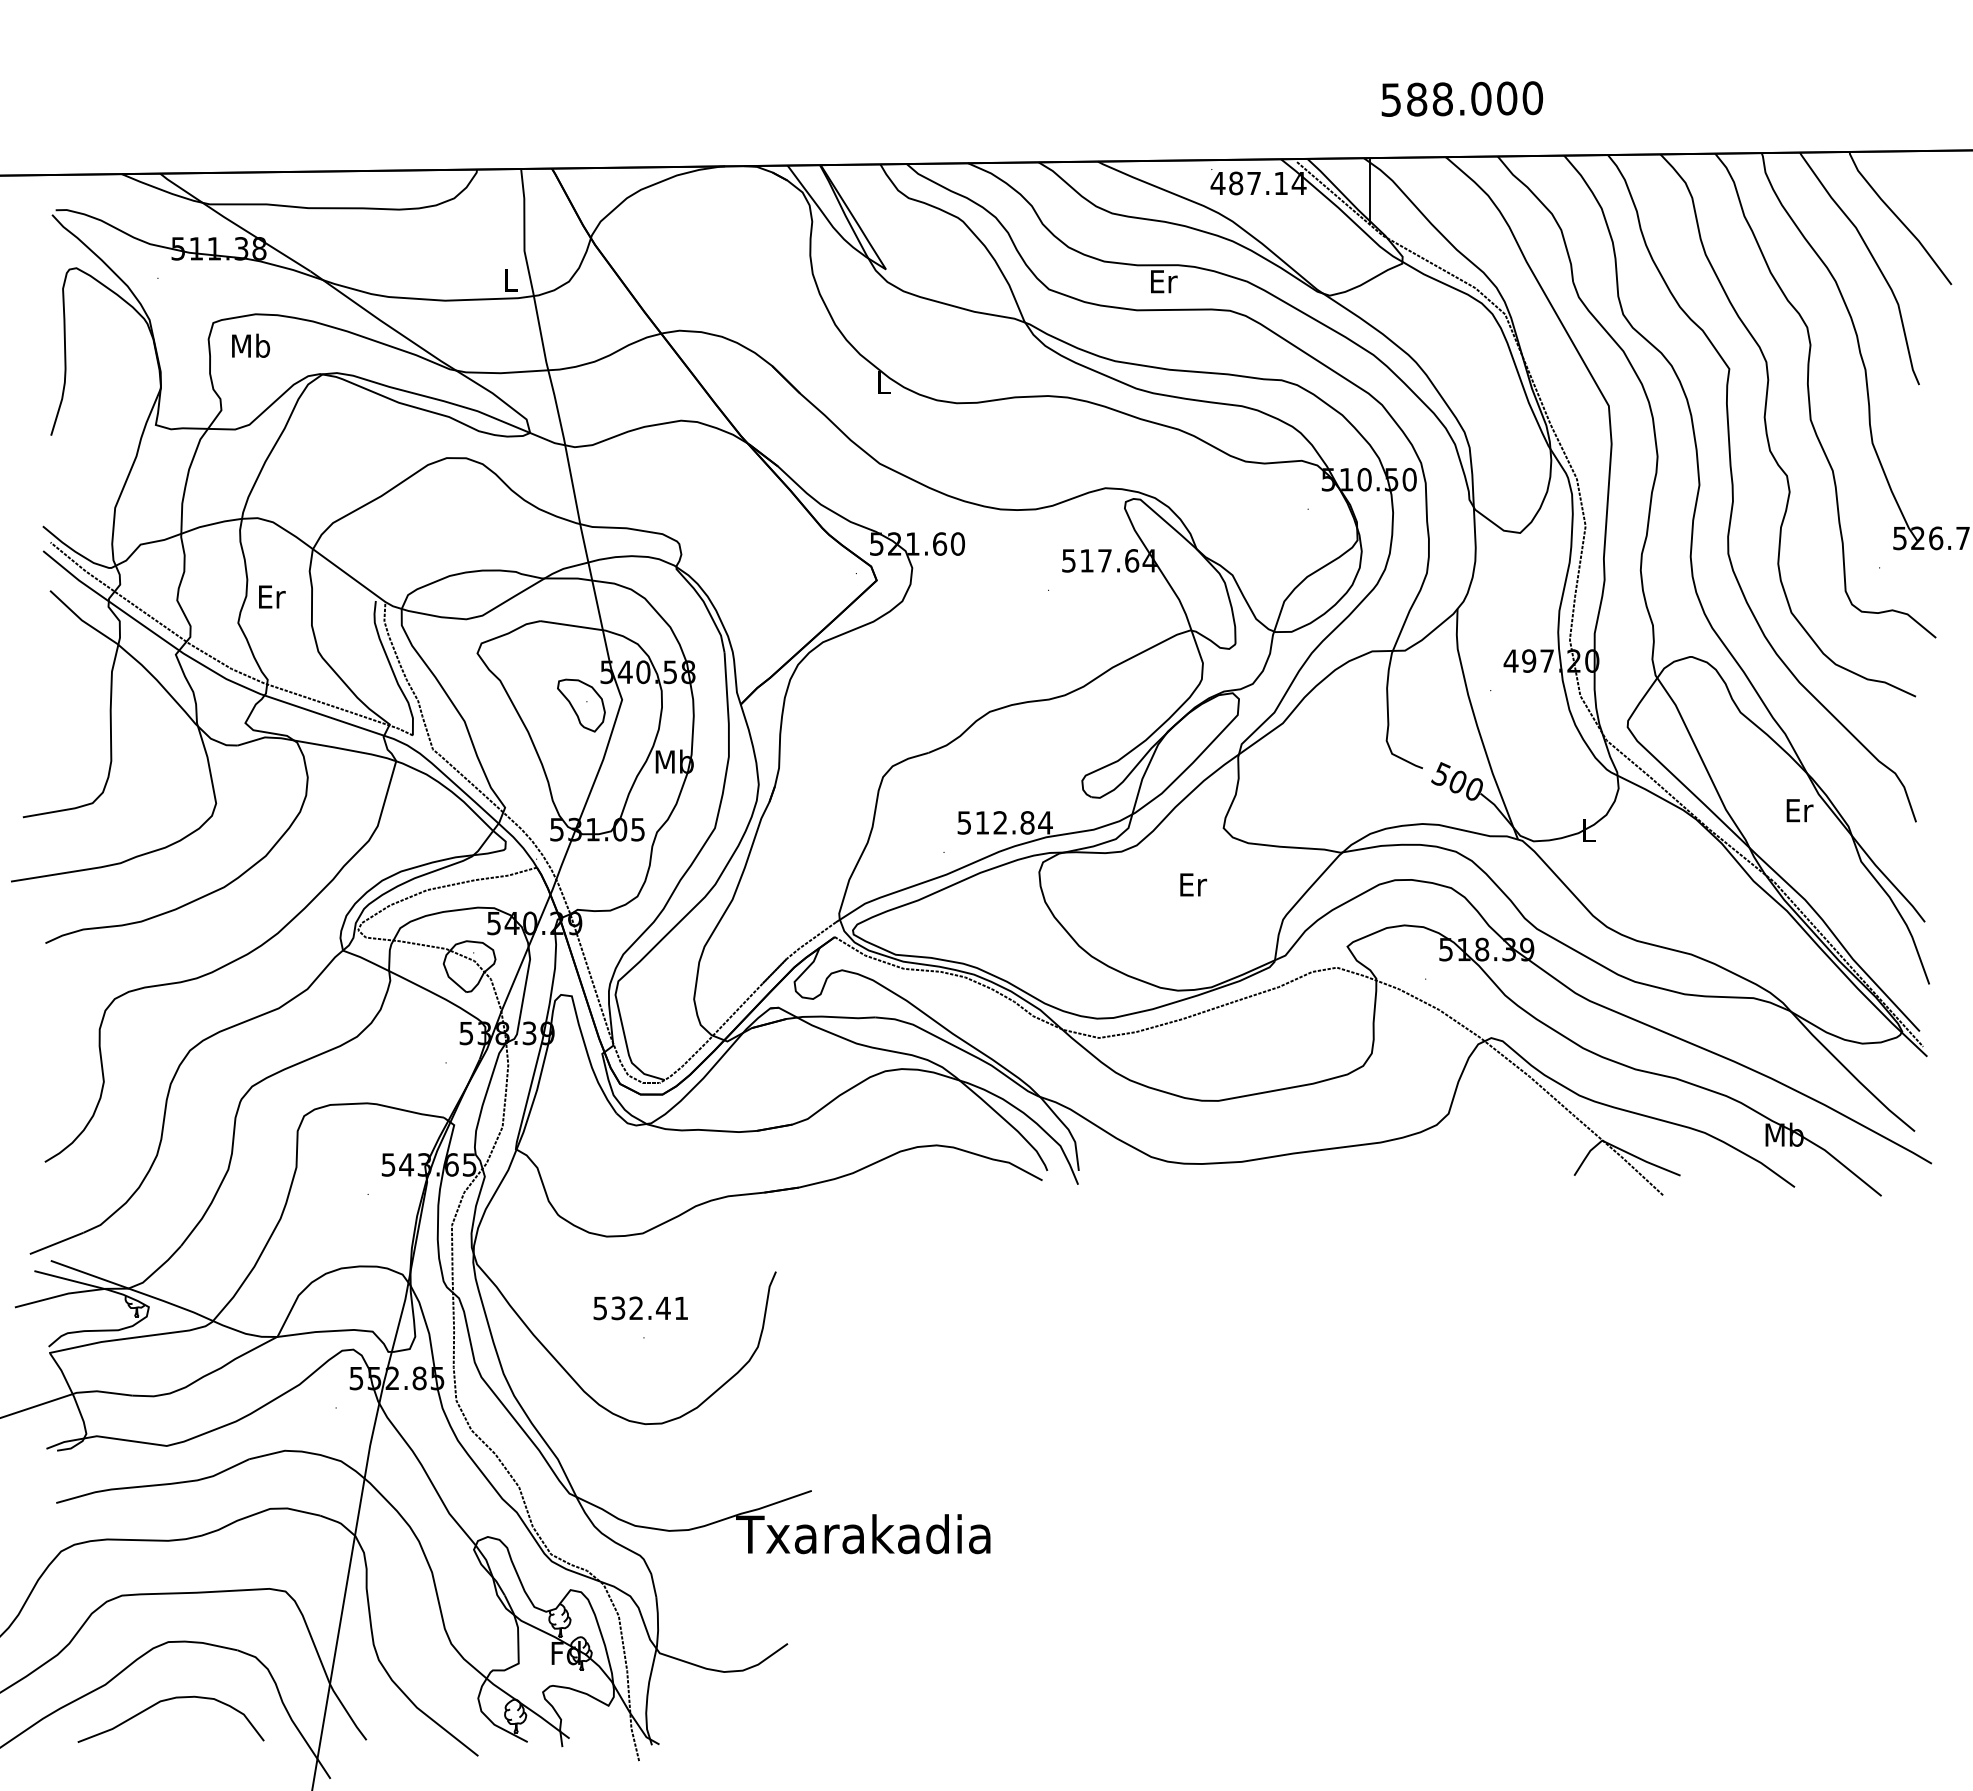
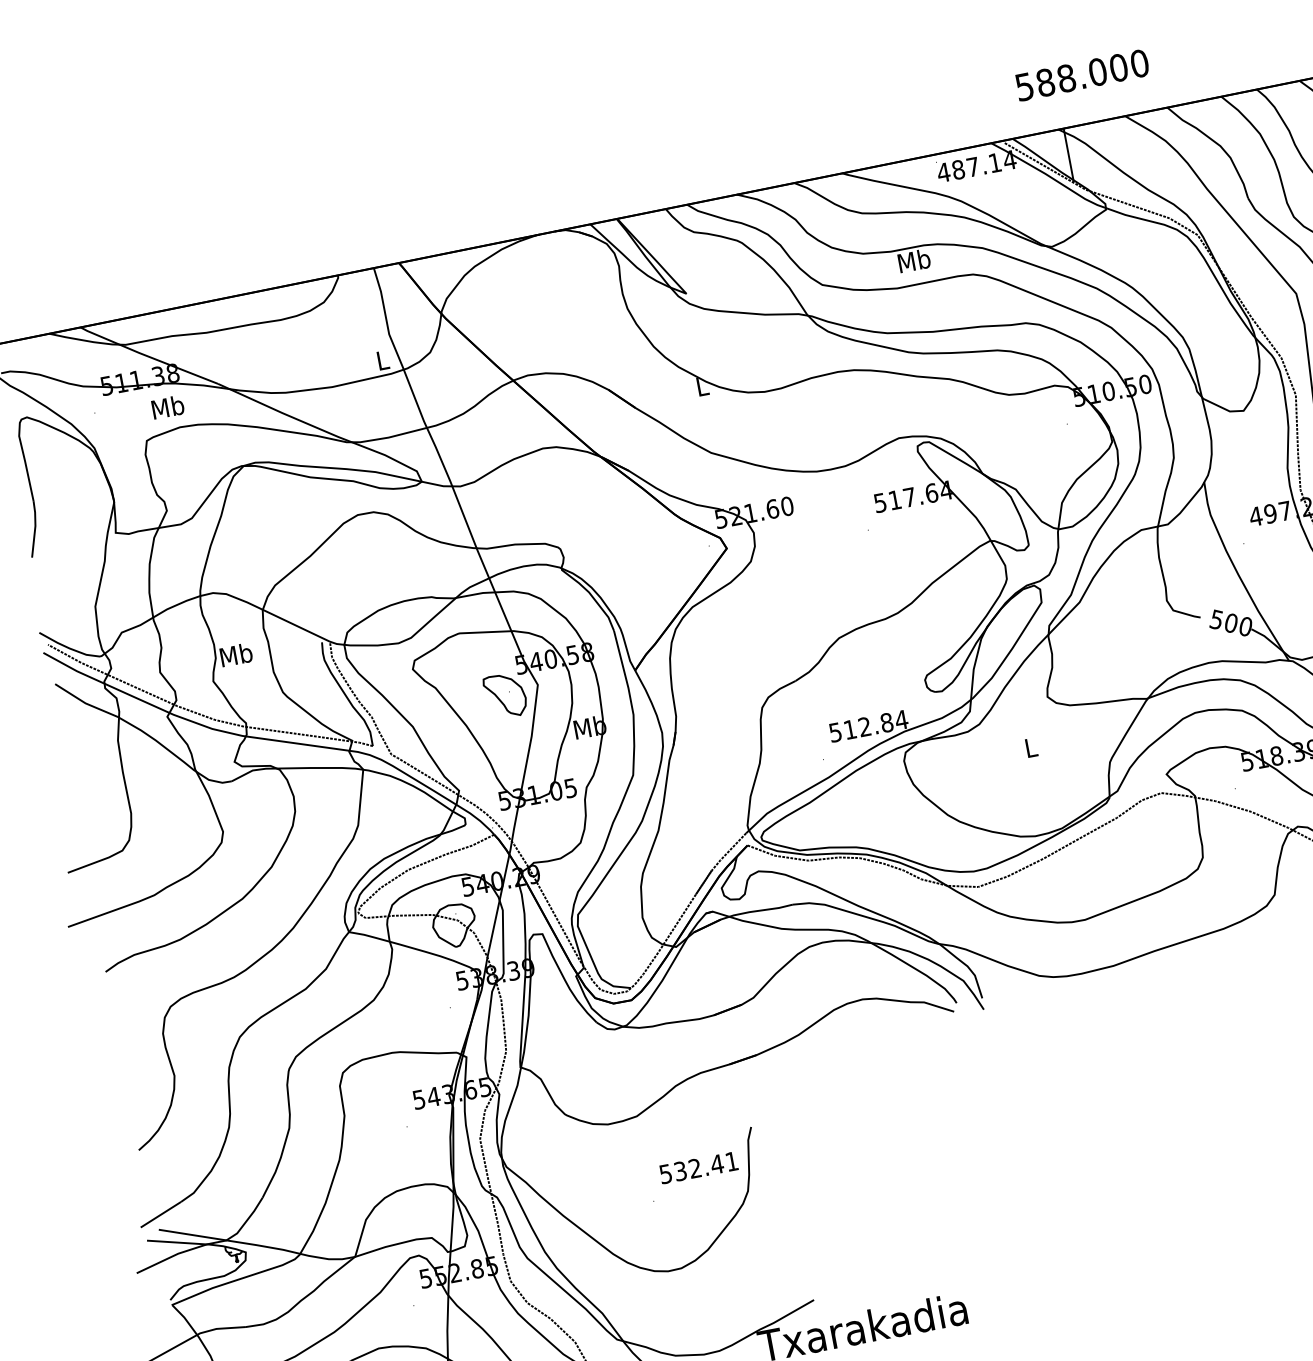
text: (1461, 98) -> (1081, 74), moved
text: (1163, 281) -> (914, 260), Er -> Mb
text: (251, 345) -> (168, 406), moved
text: (271, 596) -> (236, 654), Er -> Mb
text: (1193, 884) -> (1031, 747), Er -> L
text: (640, 1308) -> (698, 1168), moved

